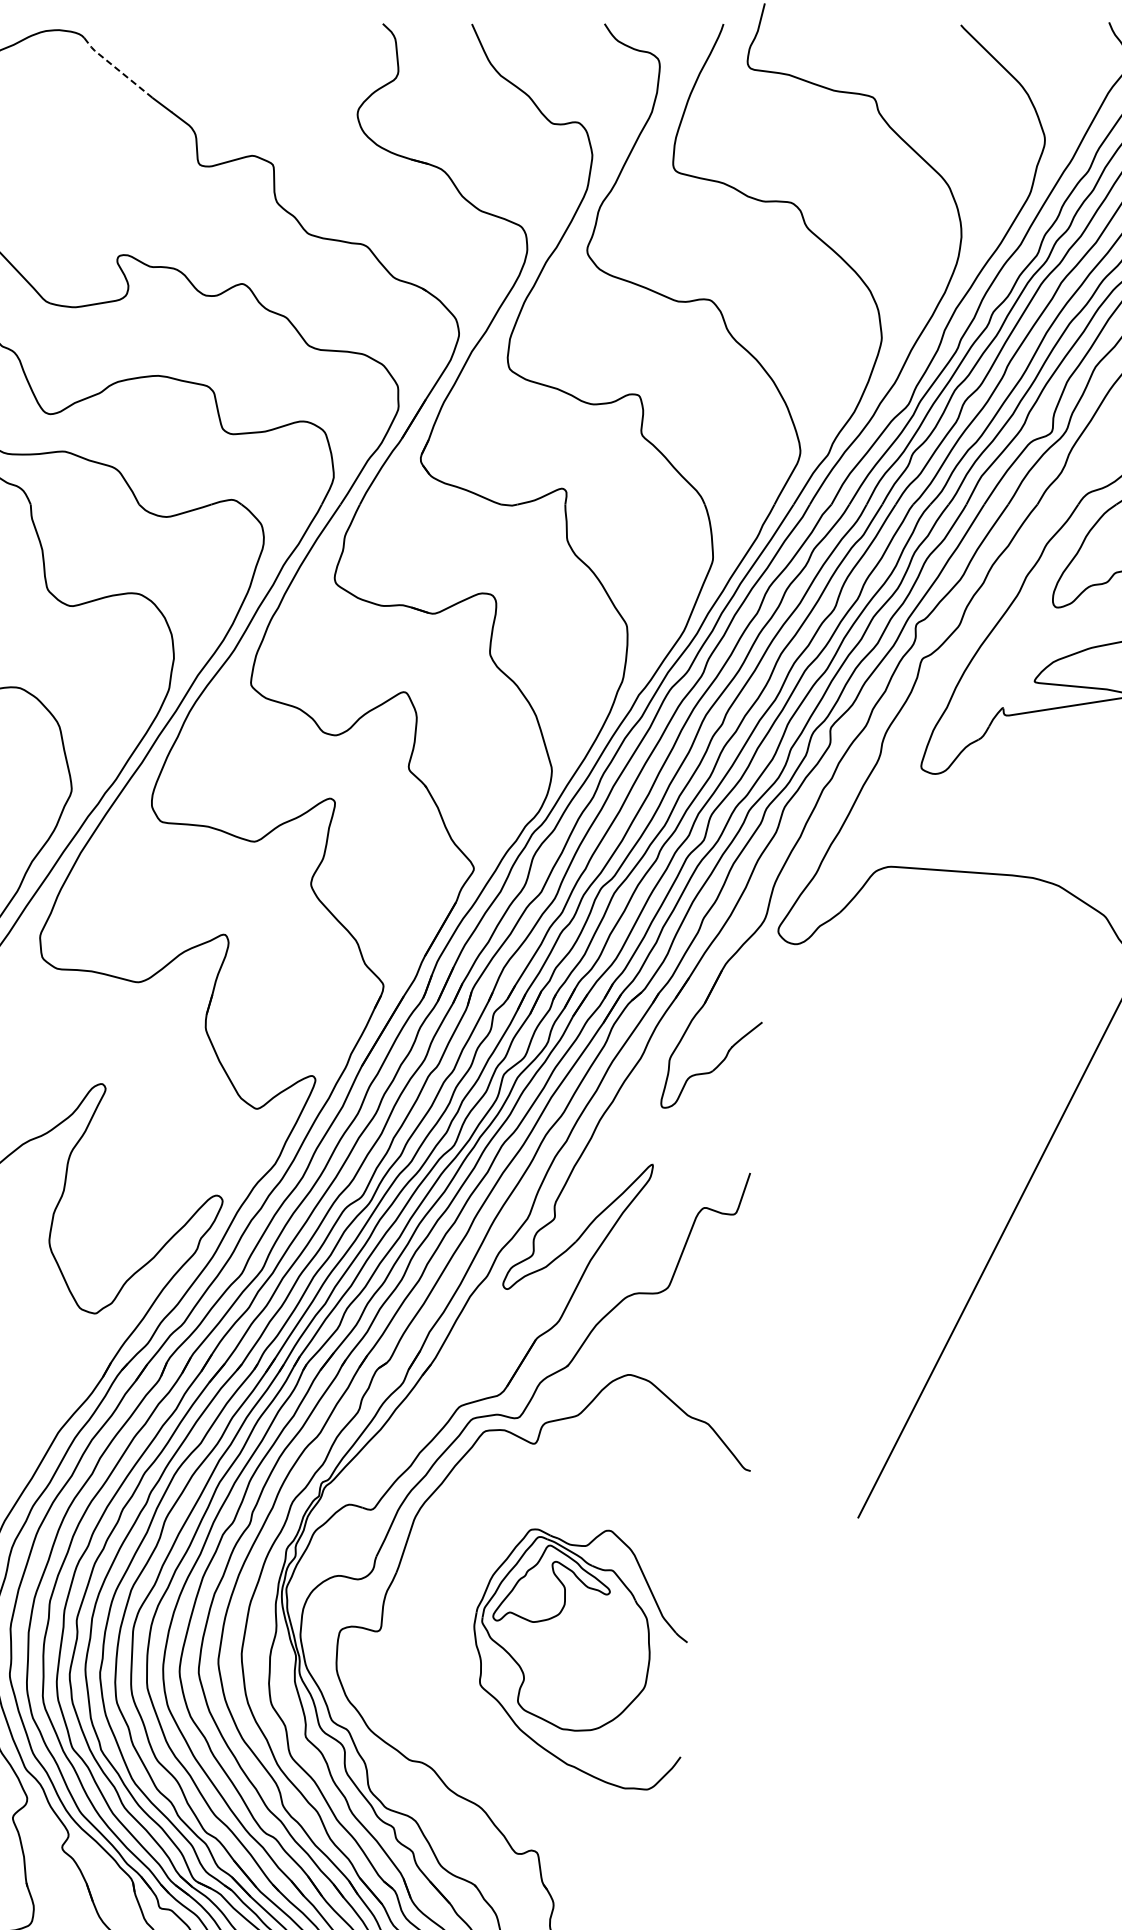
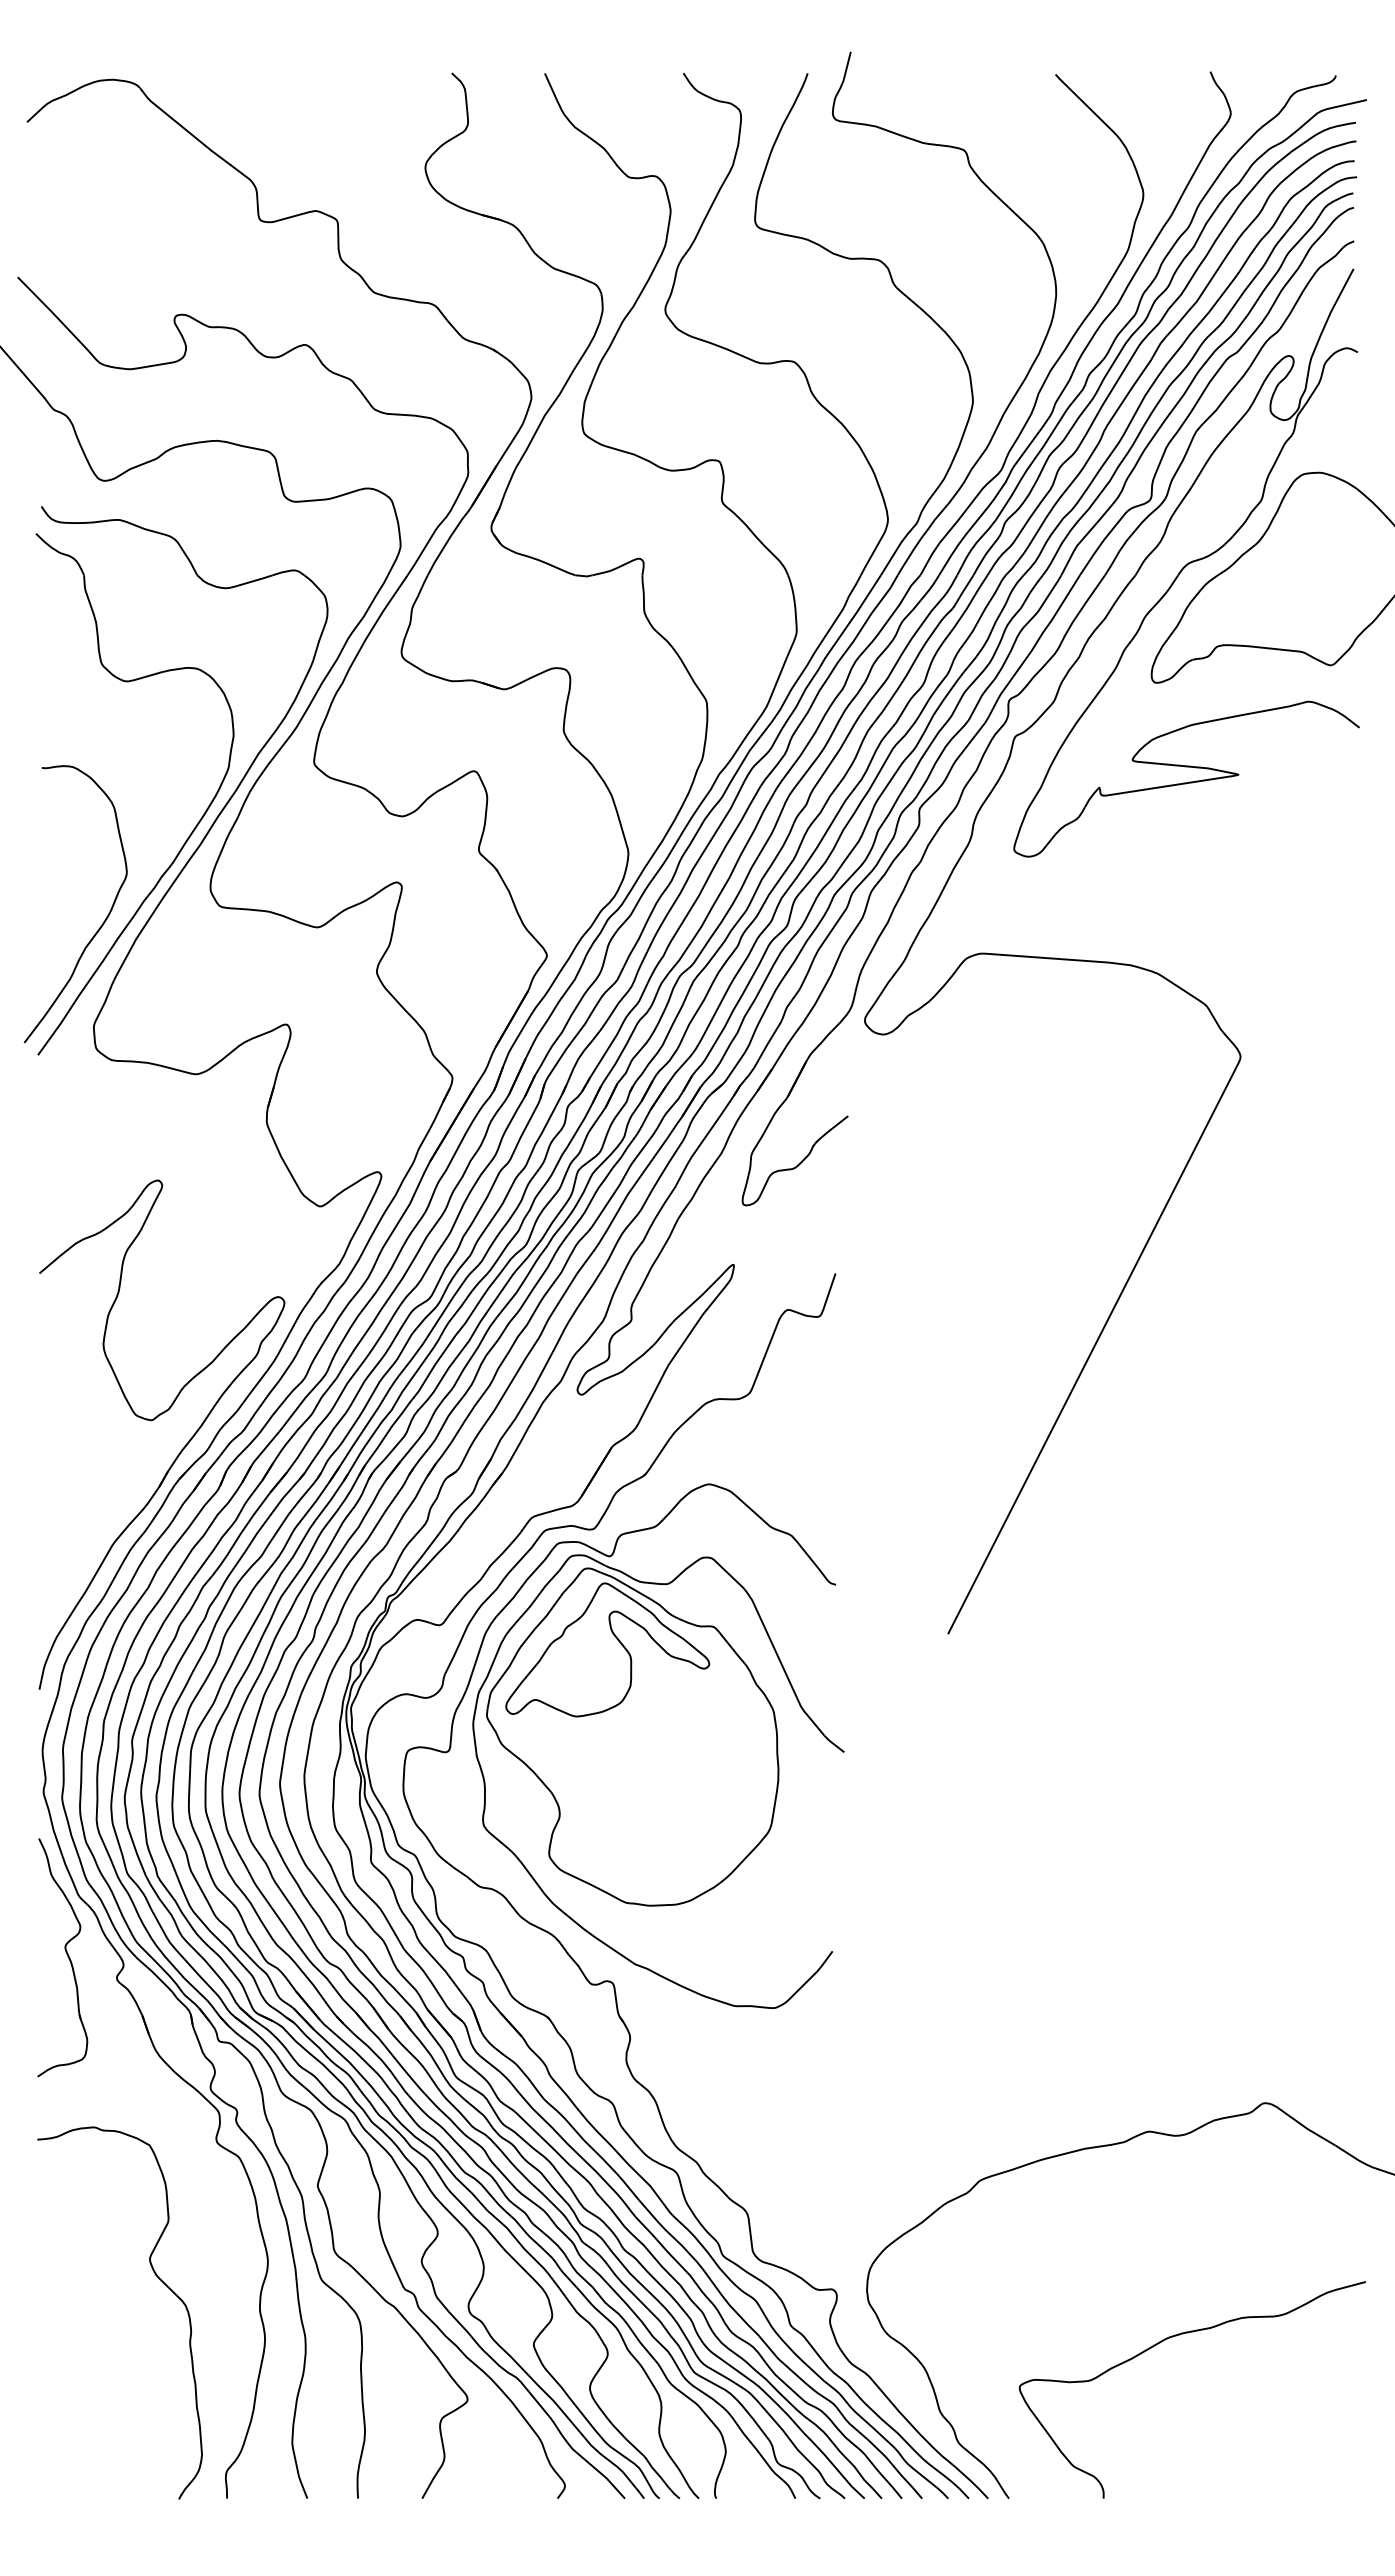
line: (116, 68) -> (173, 119), dashed -> solid
part: (580, 1659) -> (658, 1781), size x1.67

